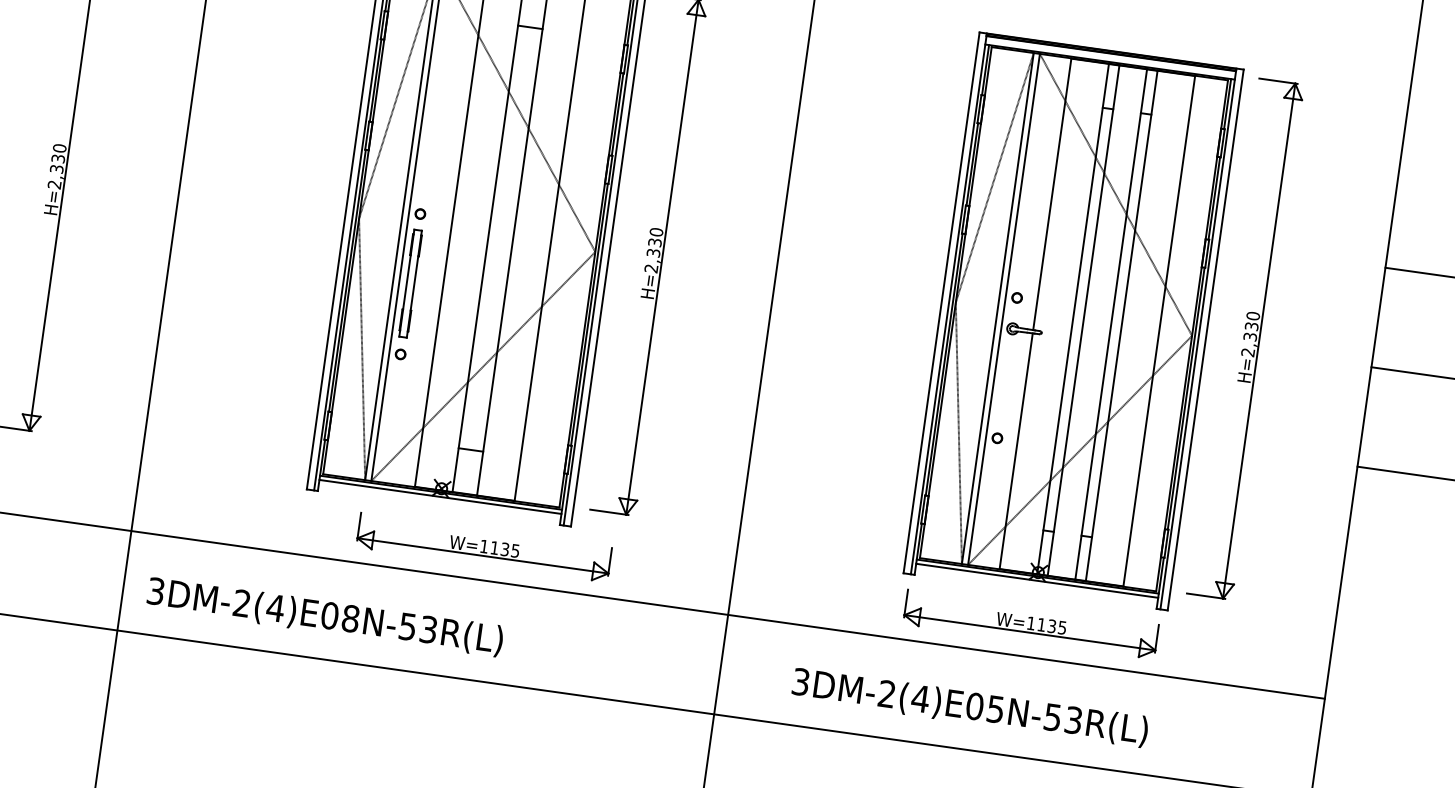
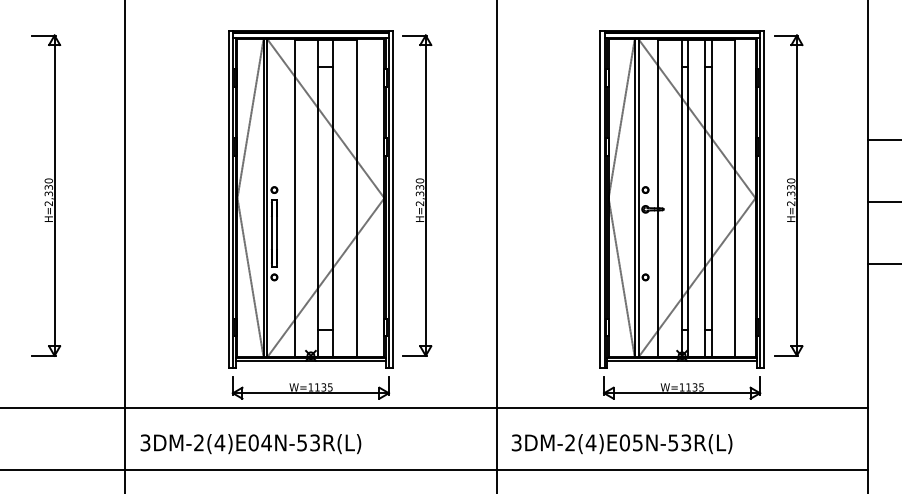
part: (483, 546) -> (310, 387), moved
text: (350, 618) -> (266, 442), 3DM-2(4)E08N-53R(L) -> 3DM-2(4)E04N-53R(L)
text: (969, 708) -> (621, 444), moved

